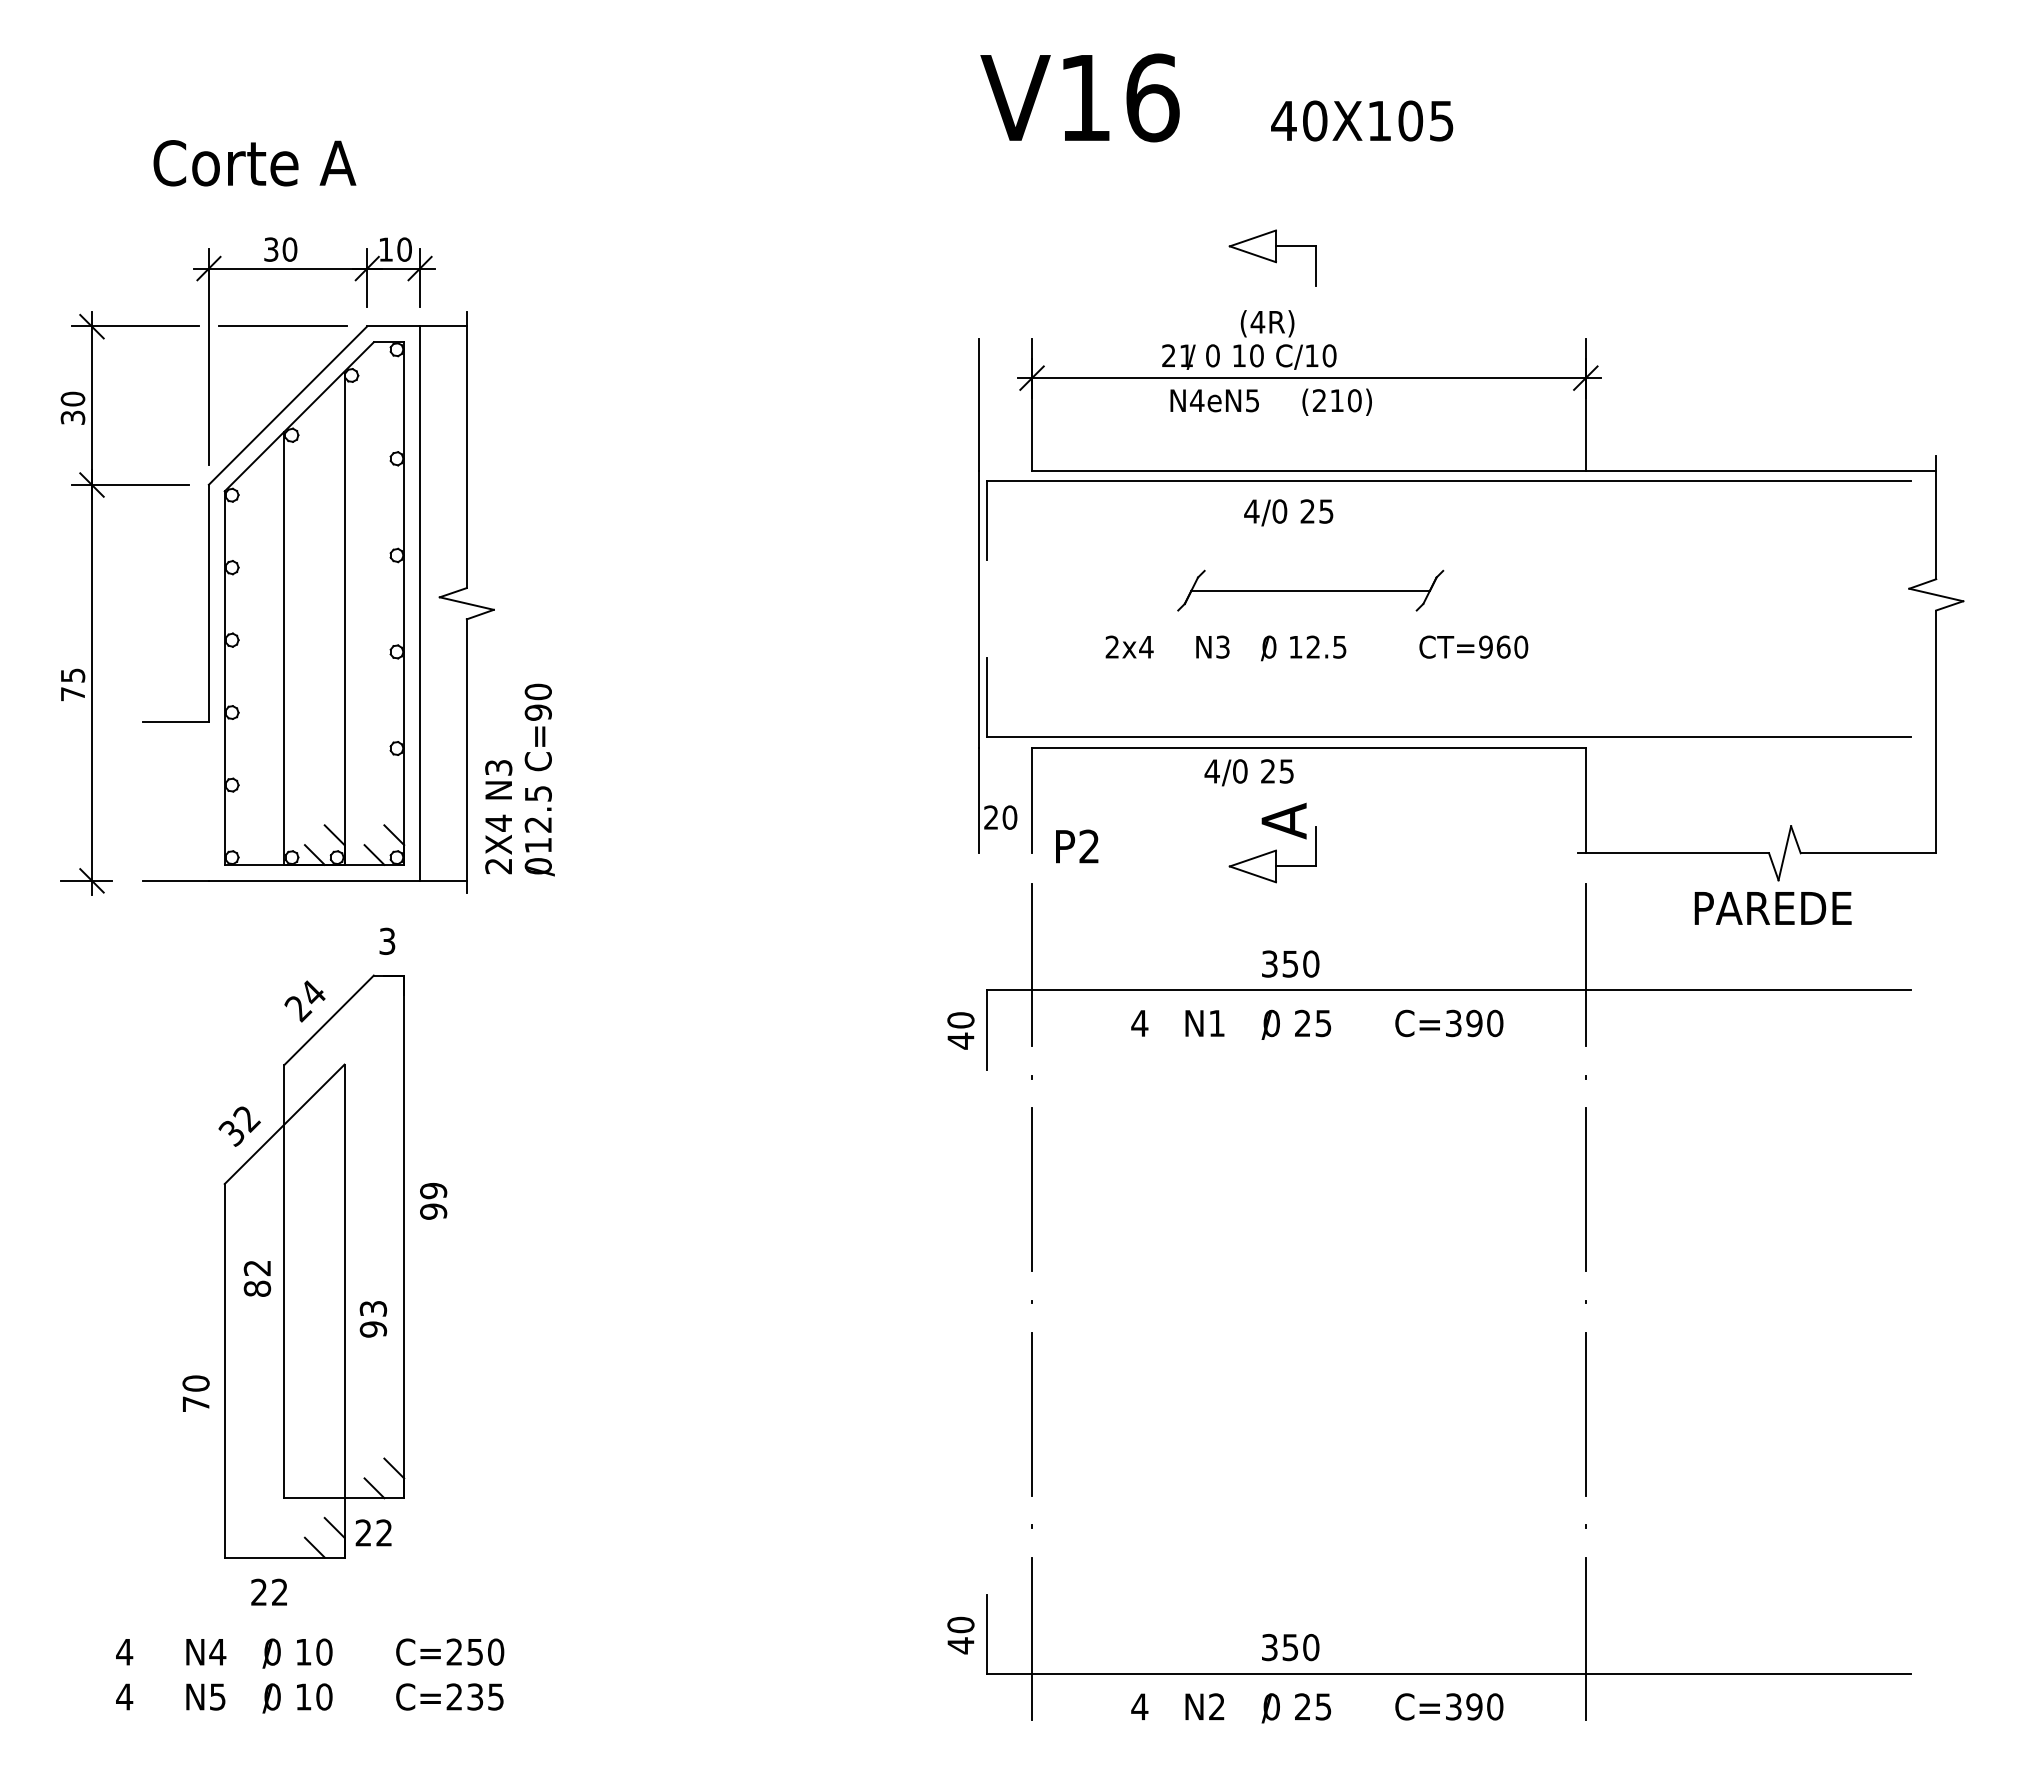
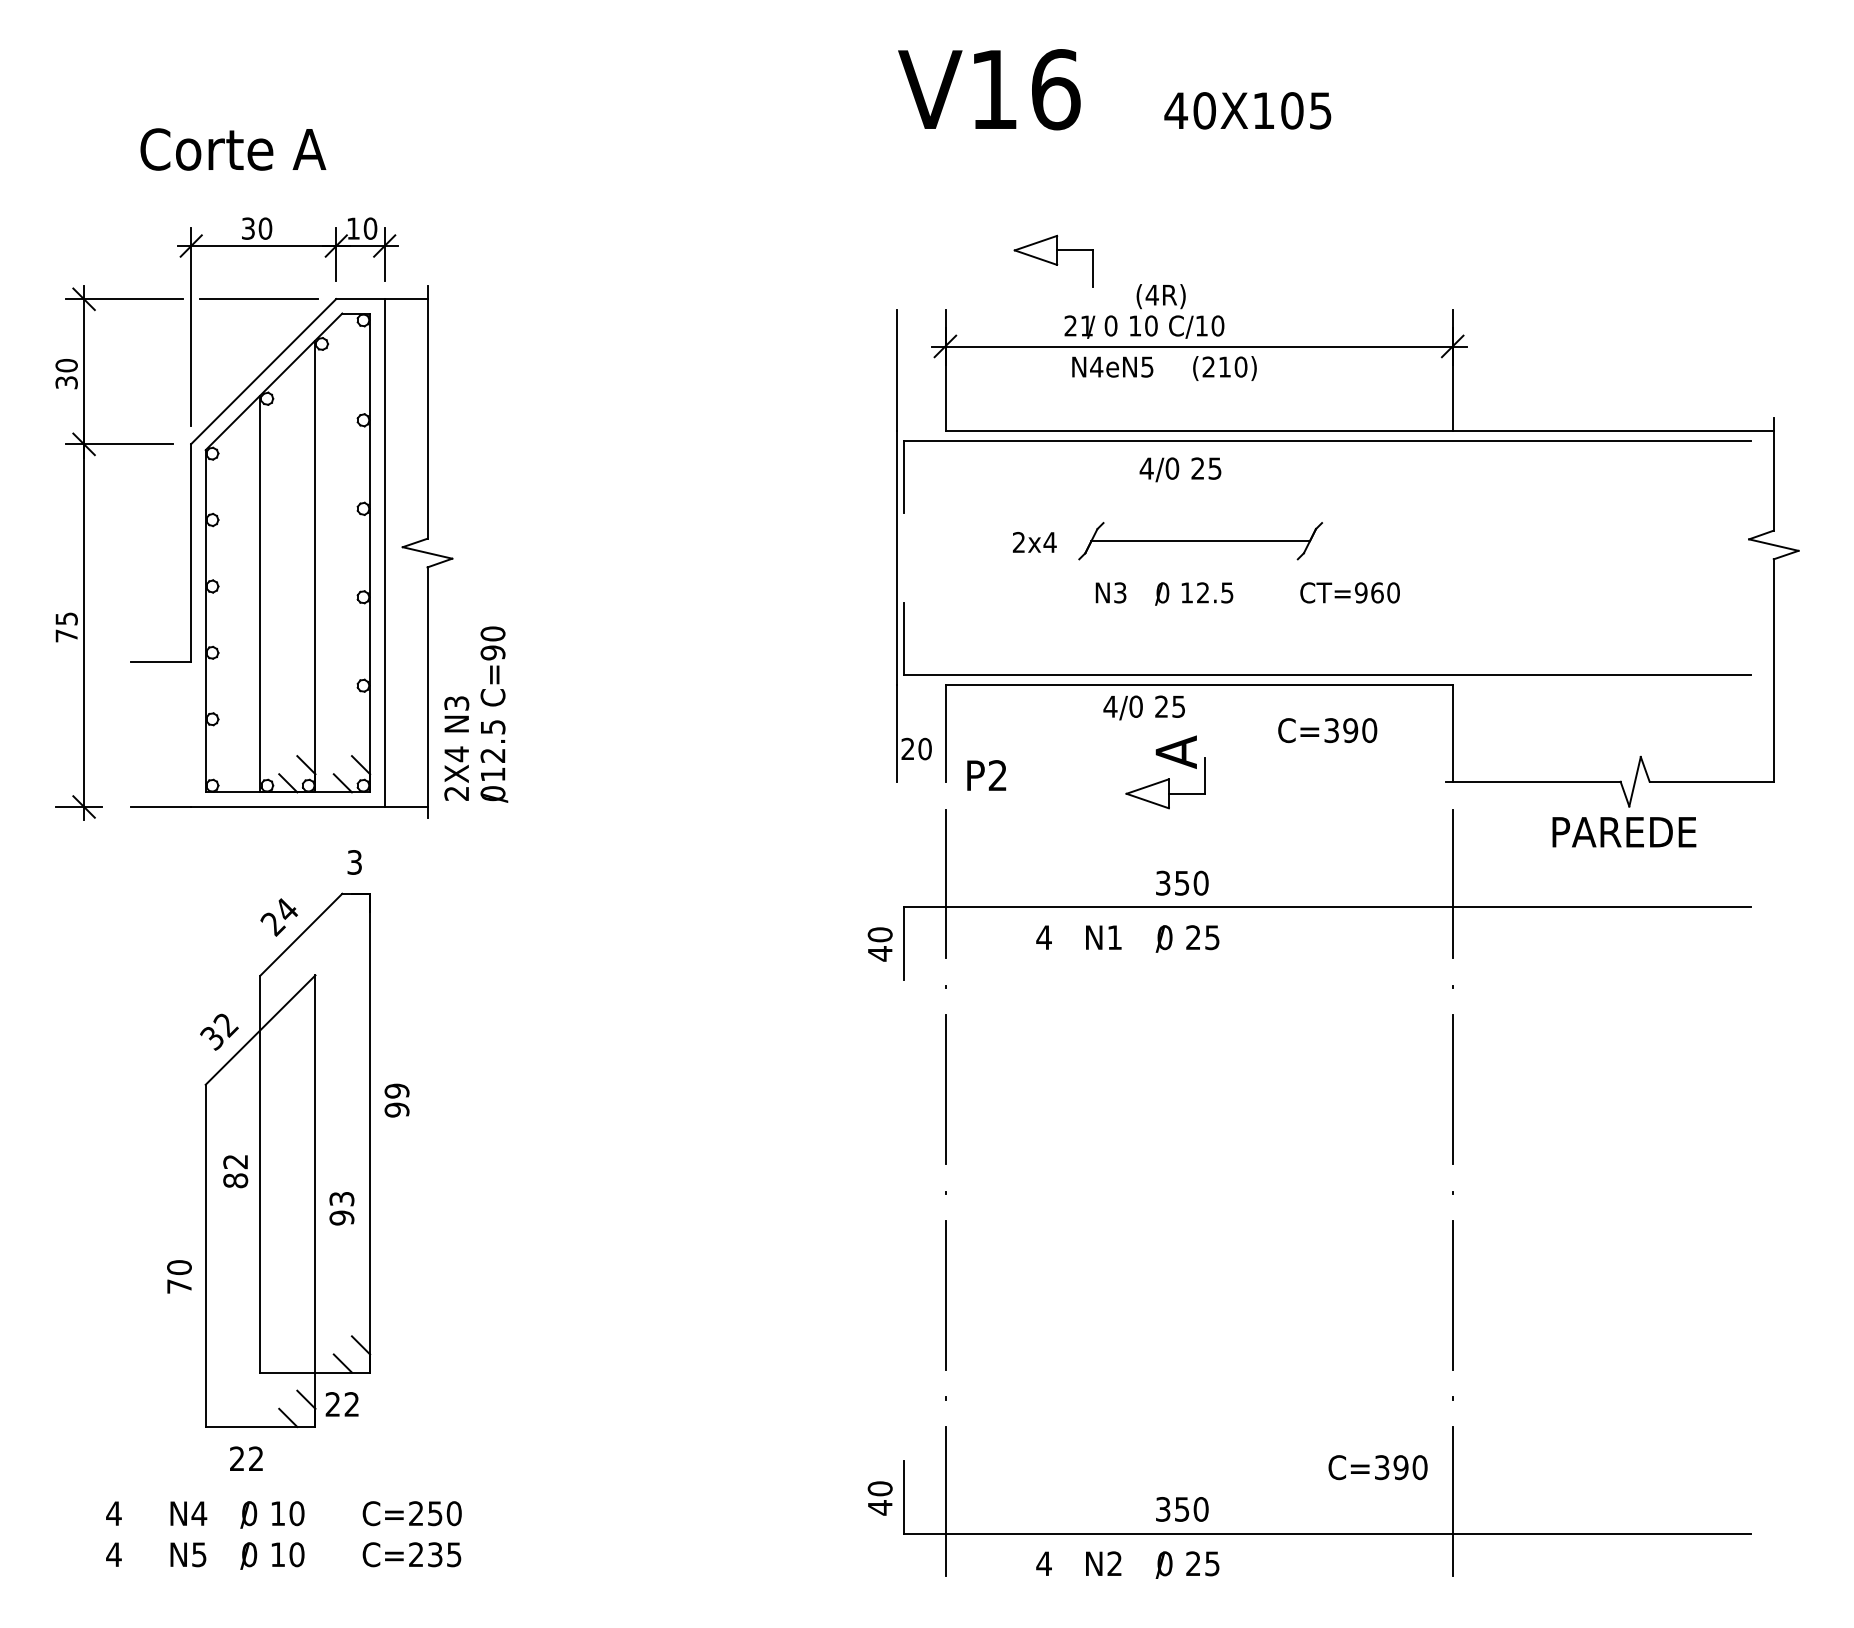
part: (1272, 257) -> (1053, 260), moved
text: (1129, 646) -> (1034, 541), moved
text: (1449, 1023) -> (1327, 730), moved
text: (1449, 1706) -> (1378, 1467), moved

